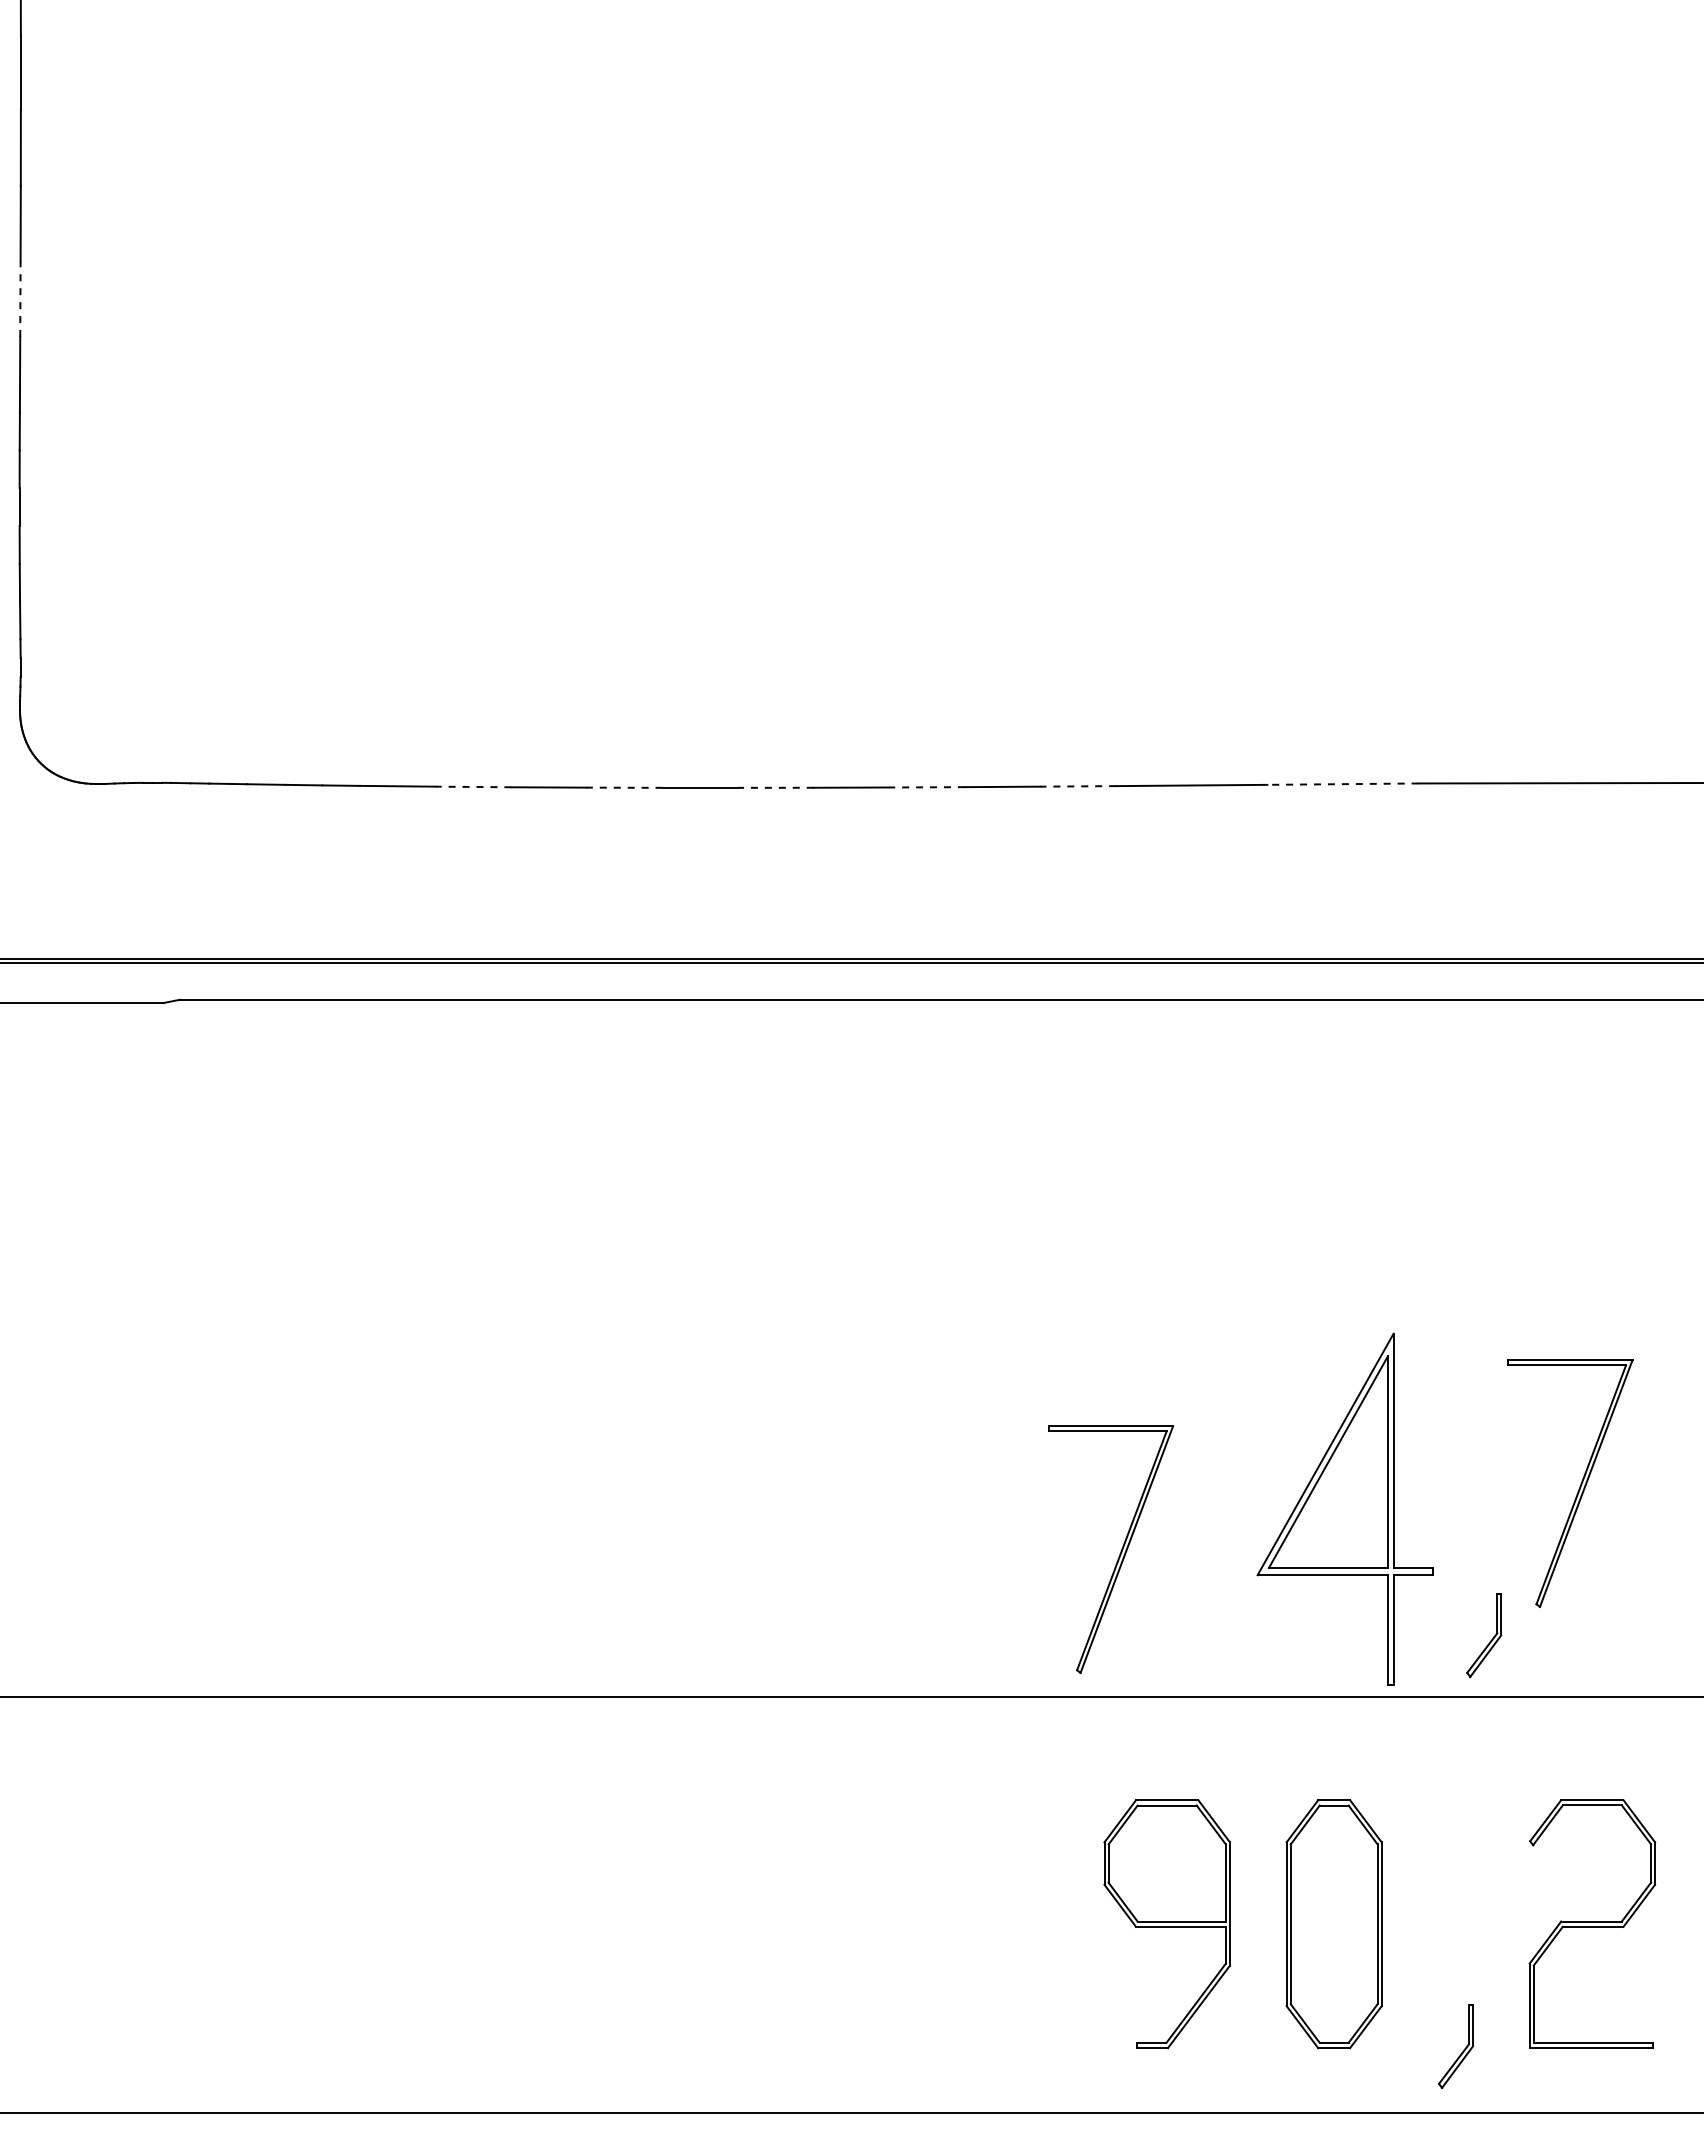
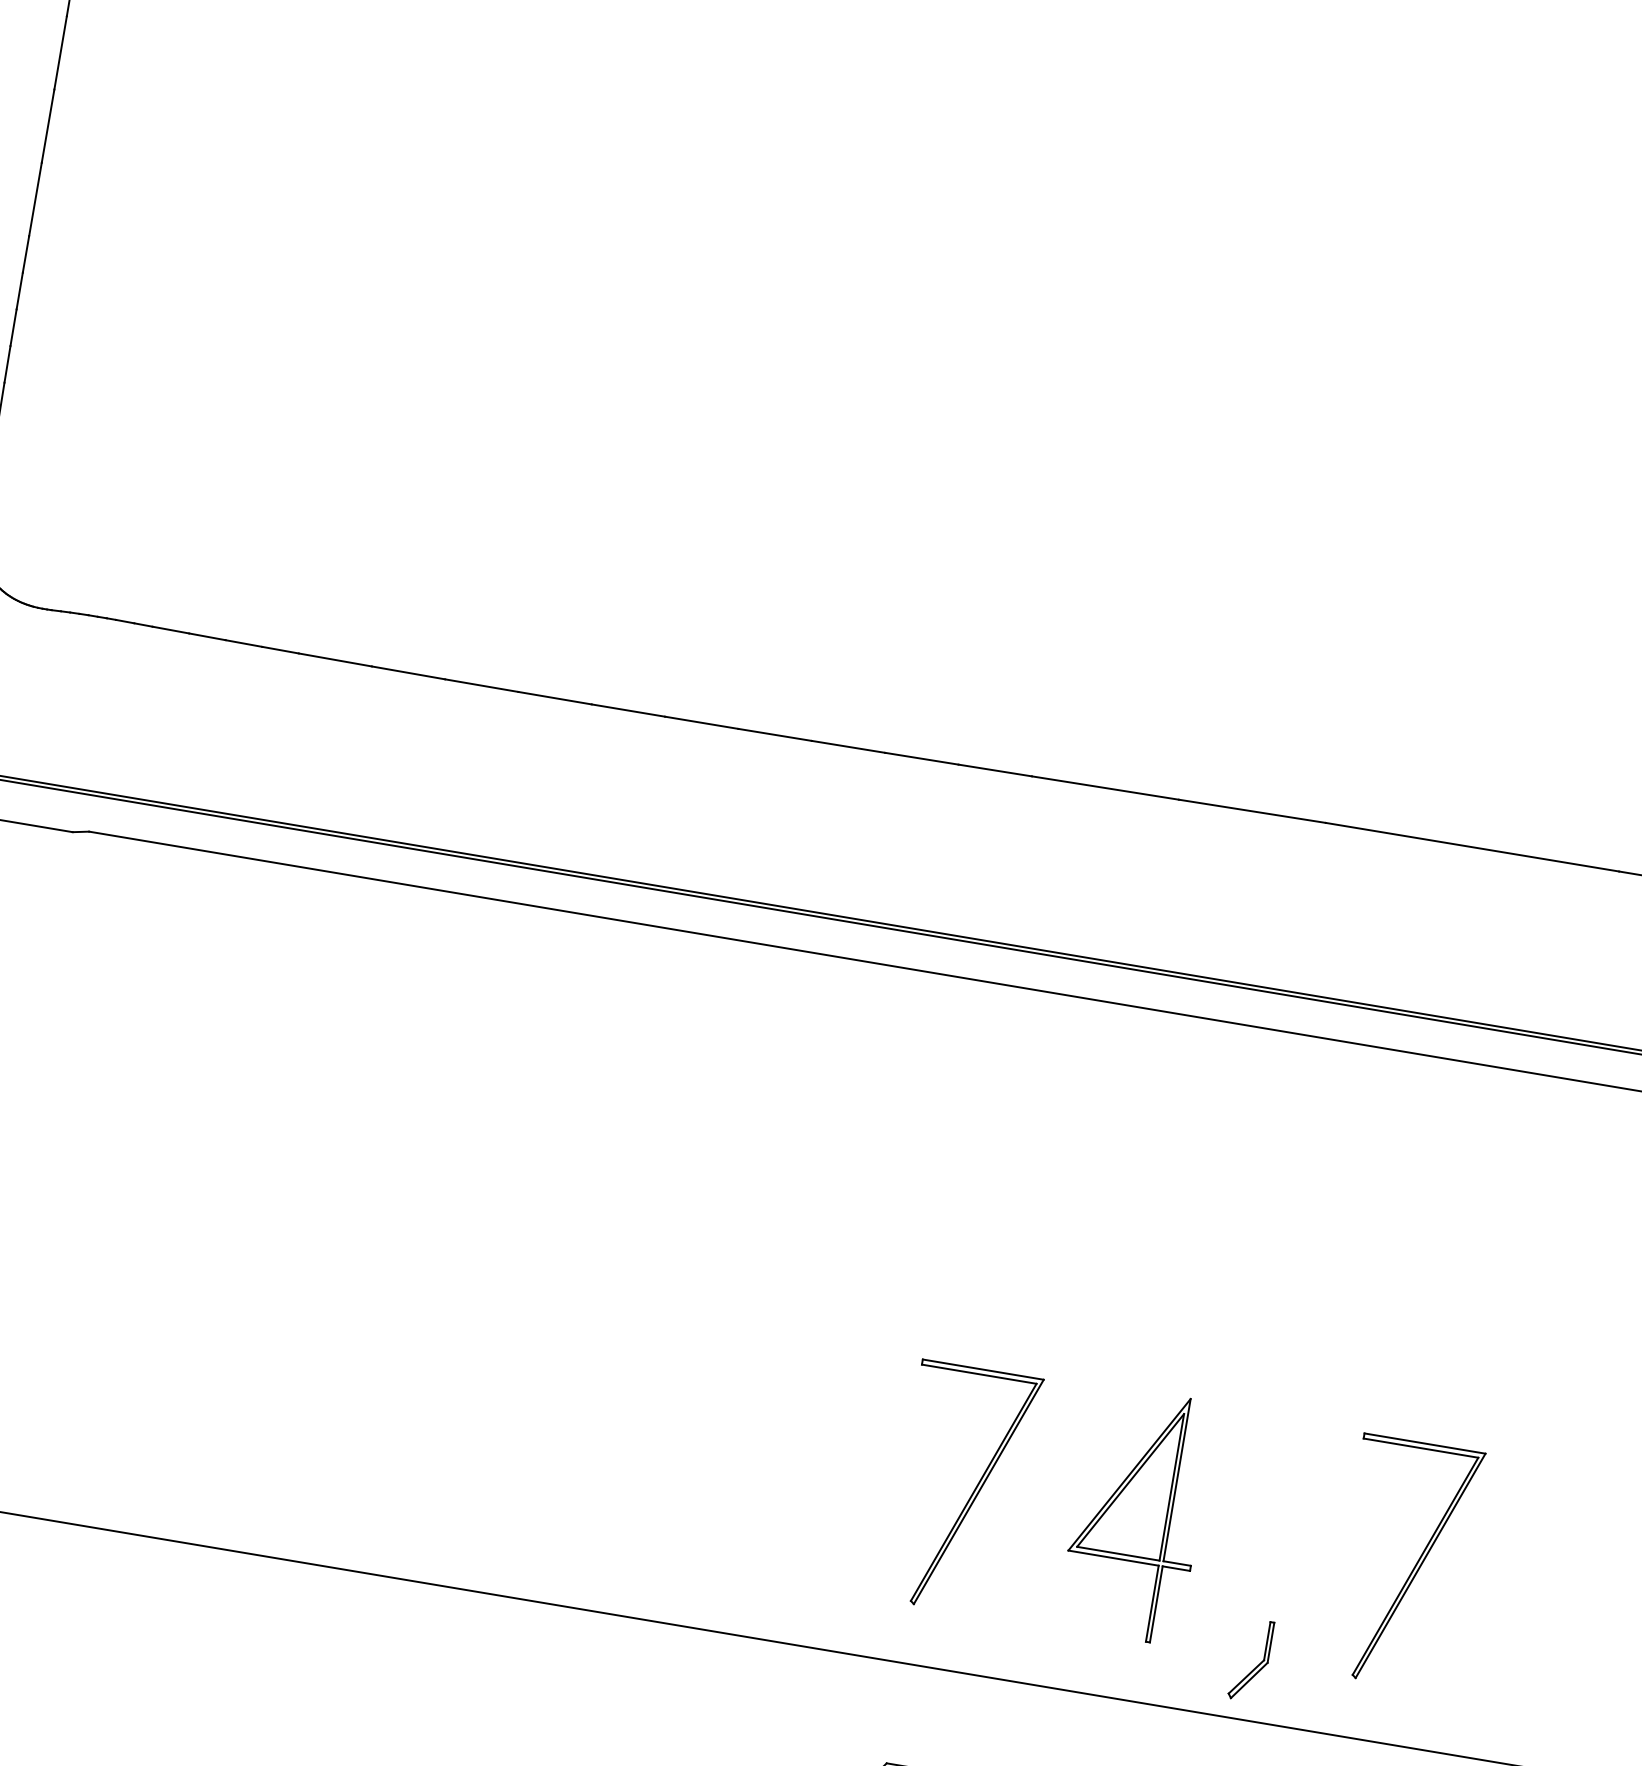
line: (20, 299) -> (48, 126), dashed -> solid
line: (1342, 784) -> (1251, 811), dashed -> solid
line: (473, 786) -> (408, 672), dashed -> solid
line: (1078, 786) -> (995, 770), dashed -> solid
line: (624, 787) -> (554, 697), dashed -> solid
line: (775, 787) -> (701, 722), dashed -> solid
line: (927, 787) -> (848, 747), dashed -> solid
part: (1578, 1488) -> (1412, 1569), moved
part: (1344, 1508) -> (1136, 1514), size x0.71
part: (1119, 1553) -> (971, 1494), moved

